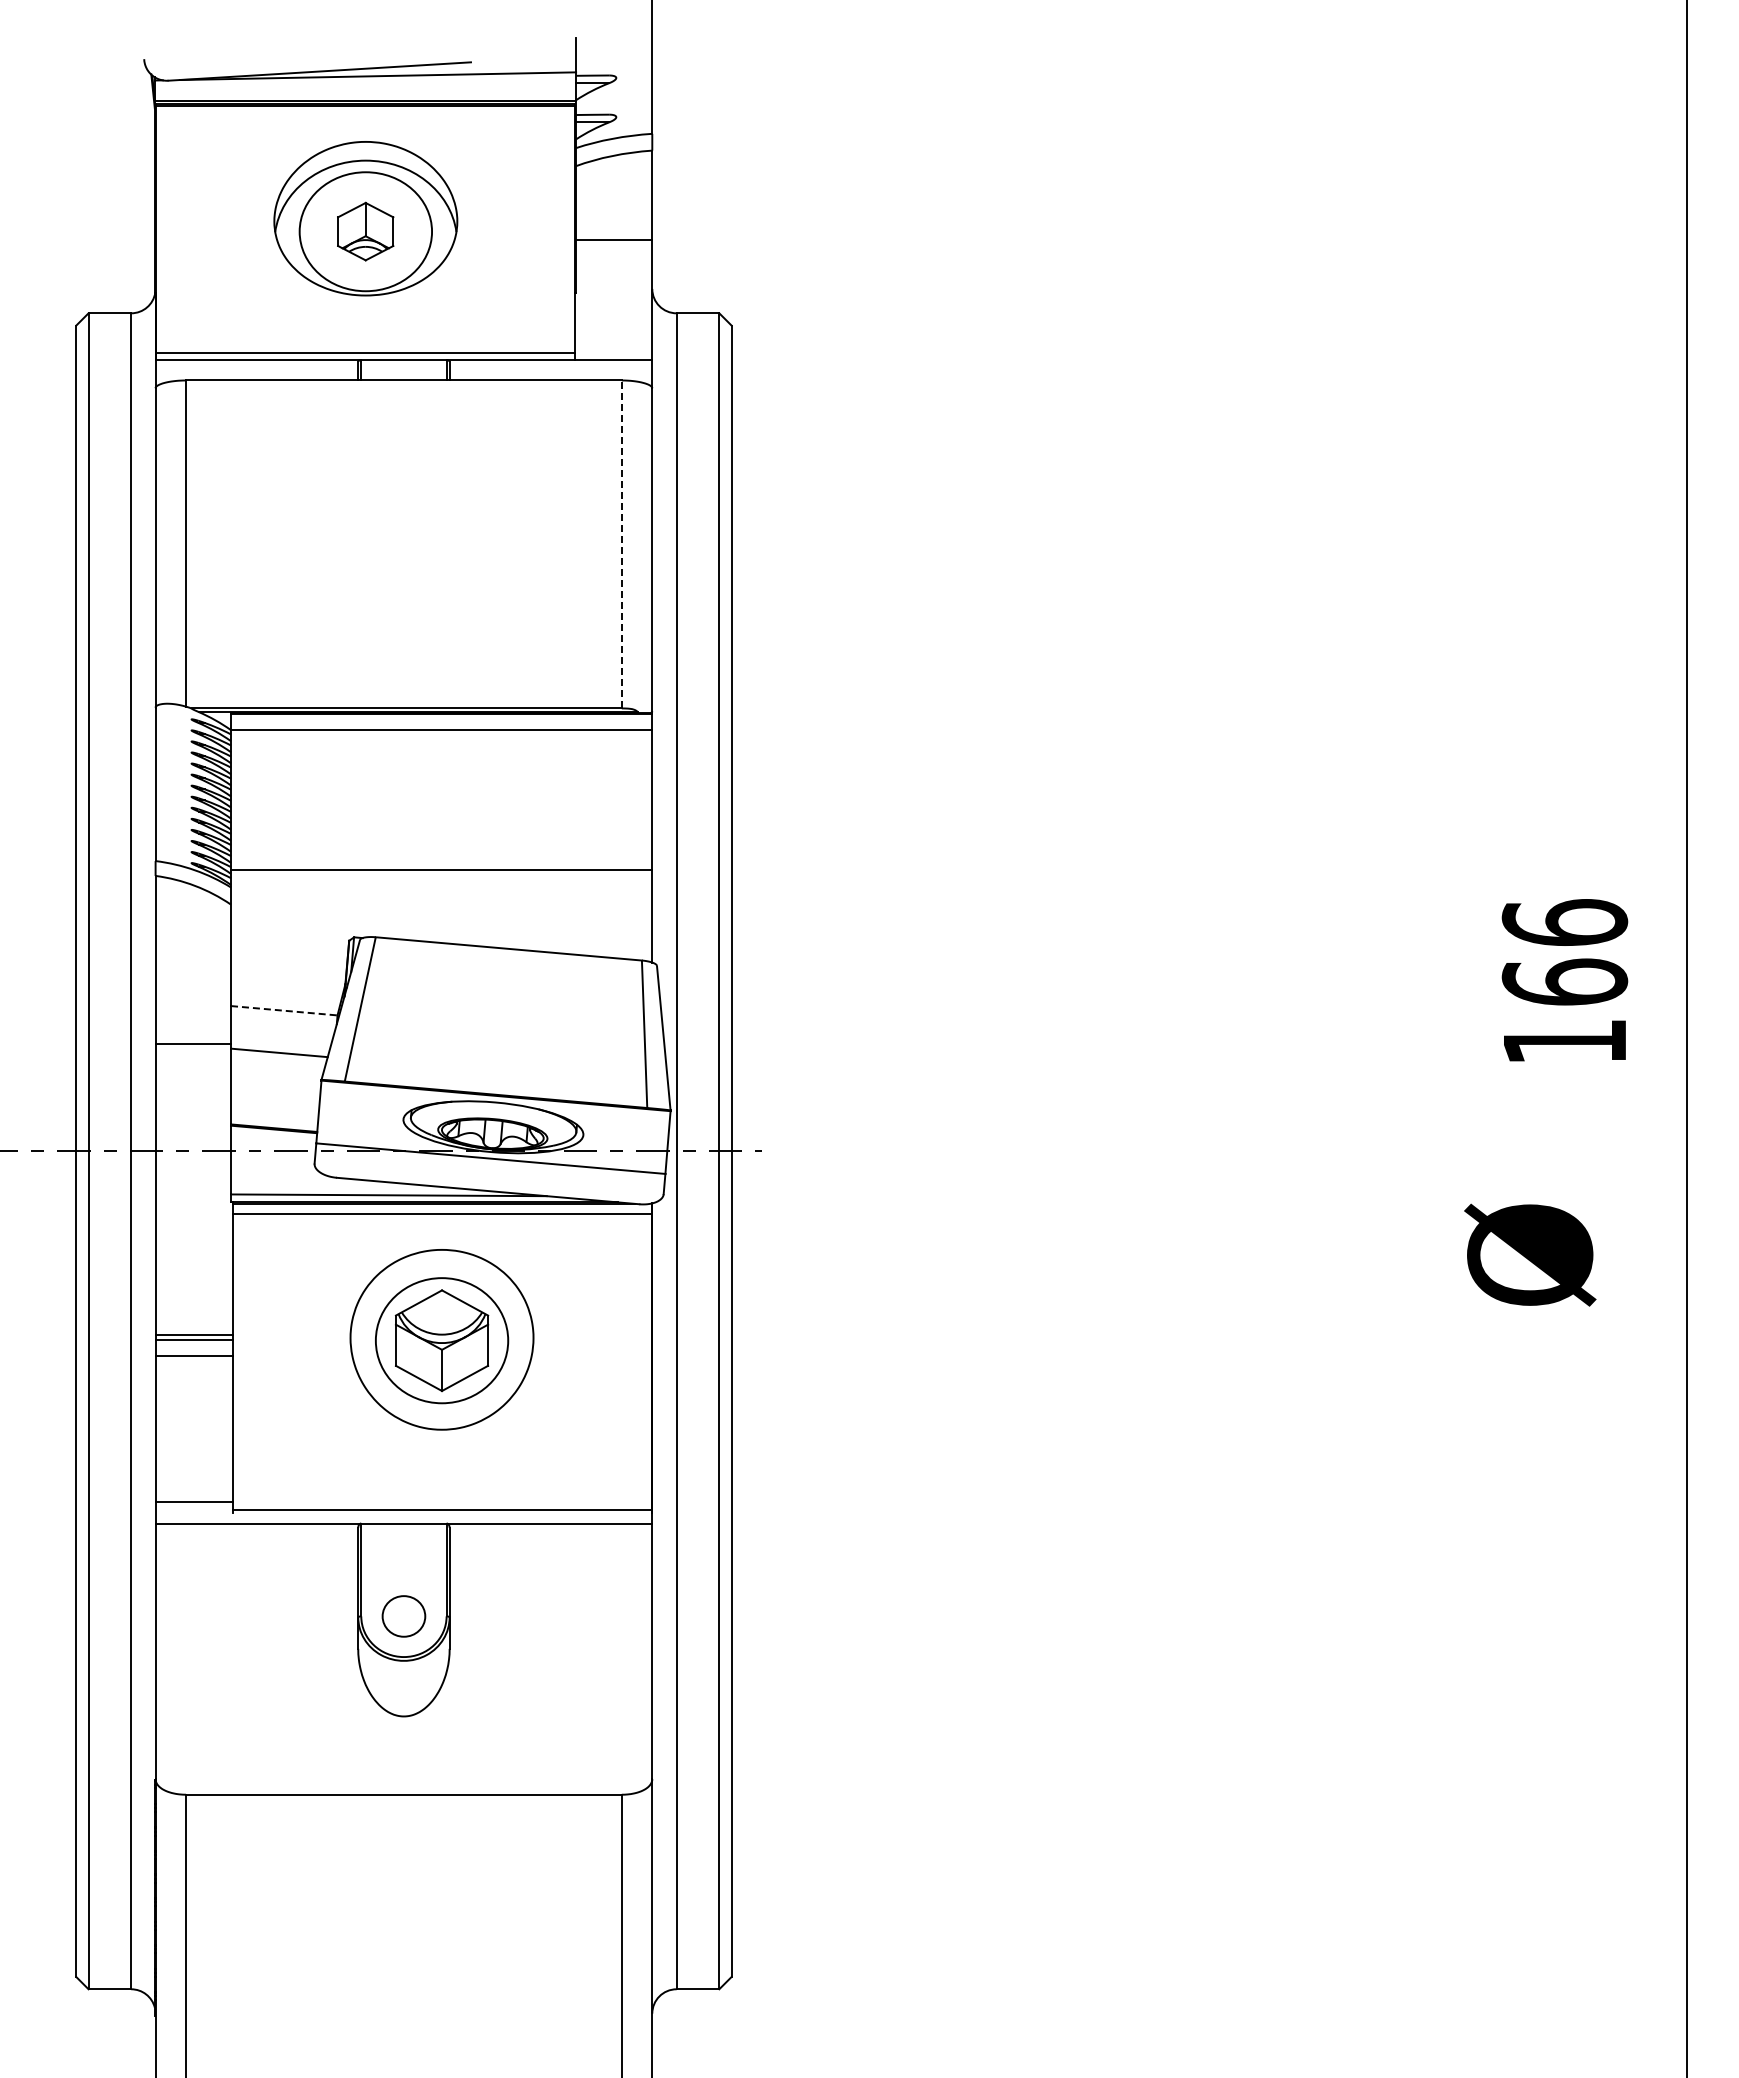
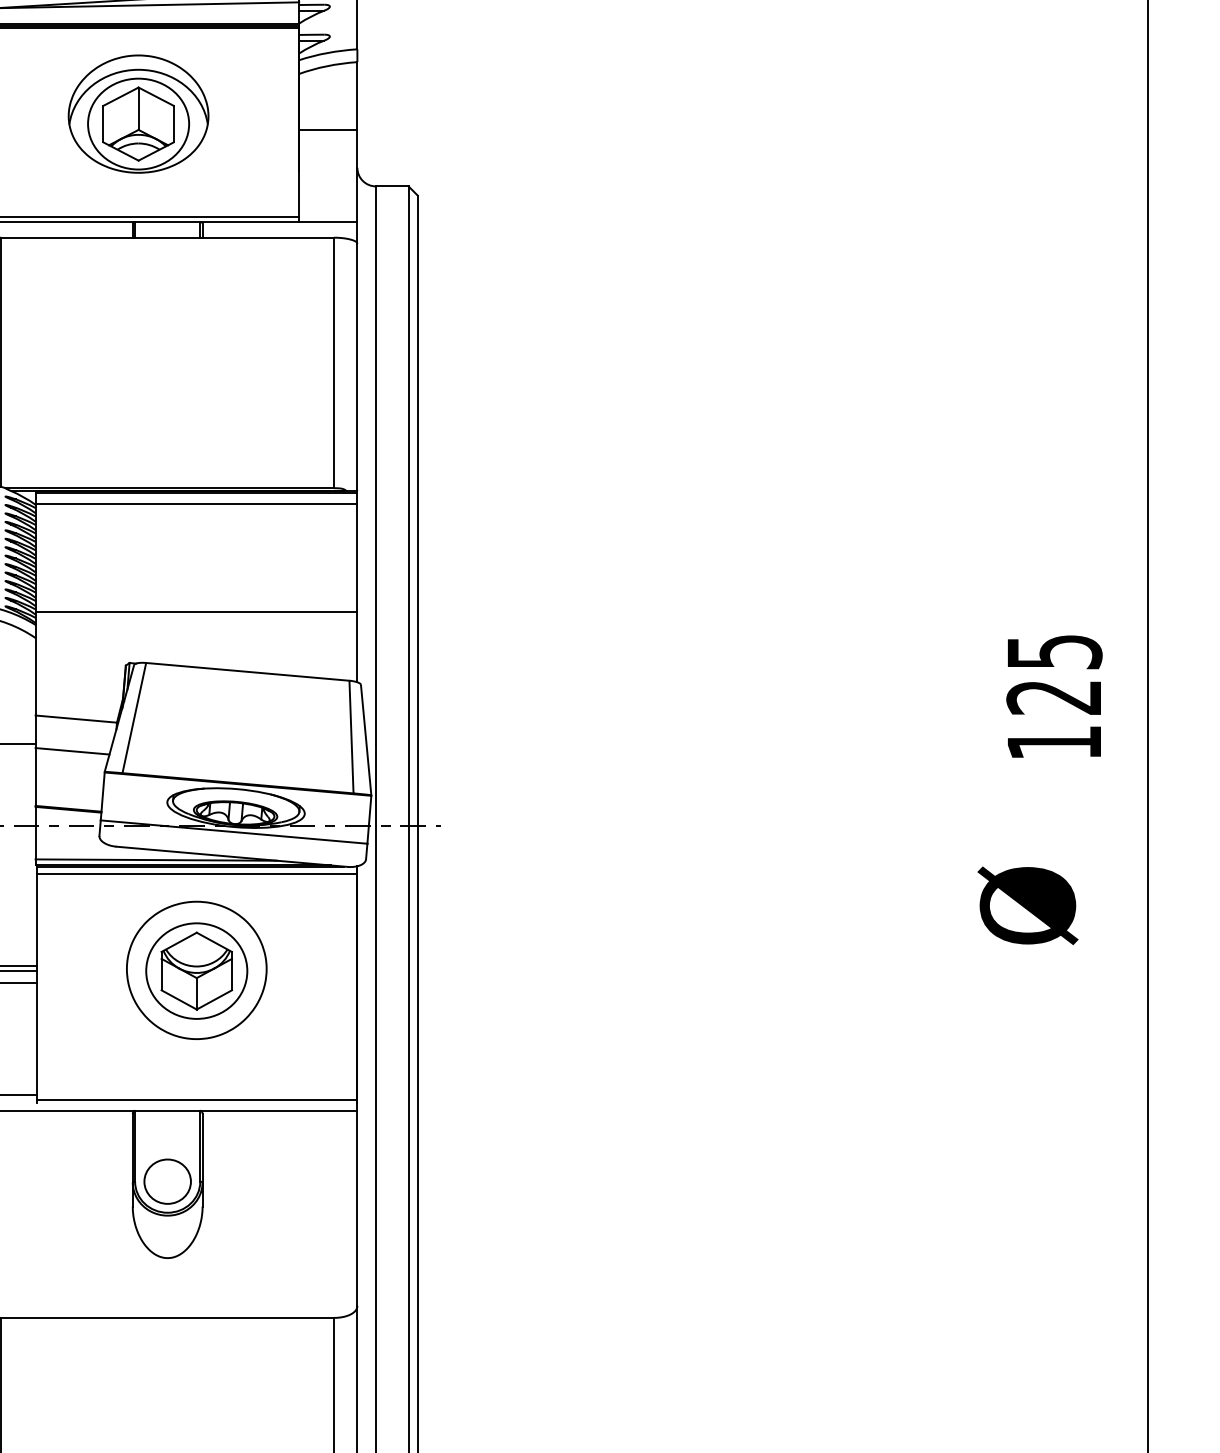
part: (365, 231) -> (138, 123), size x1.67
line: (621, 544) -> (333, 362), dashed -> solid
text: (1564, 952) -> (1054, 674), 166 -> 125
line: (284, 1010) -> (76, 718), dashed -> solid
part: (403, 1616) -> (167, 1181), size x1.43

